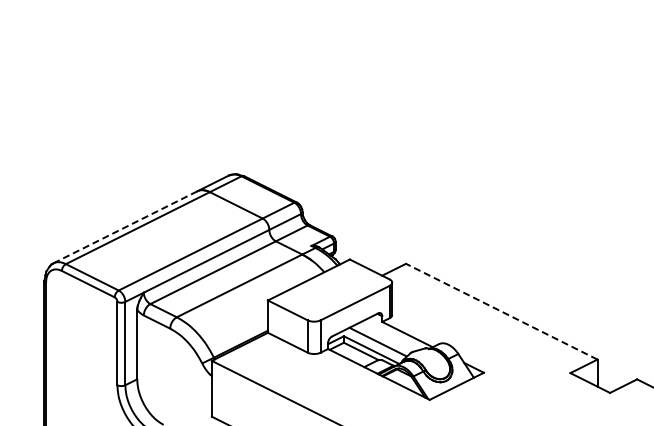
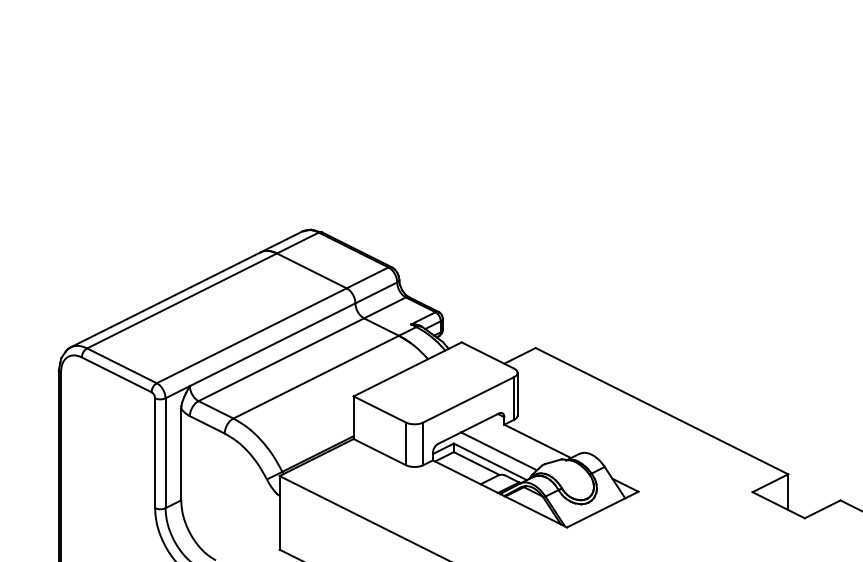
line: (124, 227) -> (164, 300), dashed -> solid
line: (501, 311) -> (661, 410), dashed -> solid

